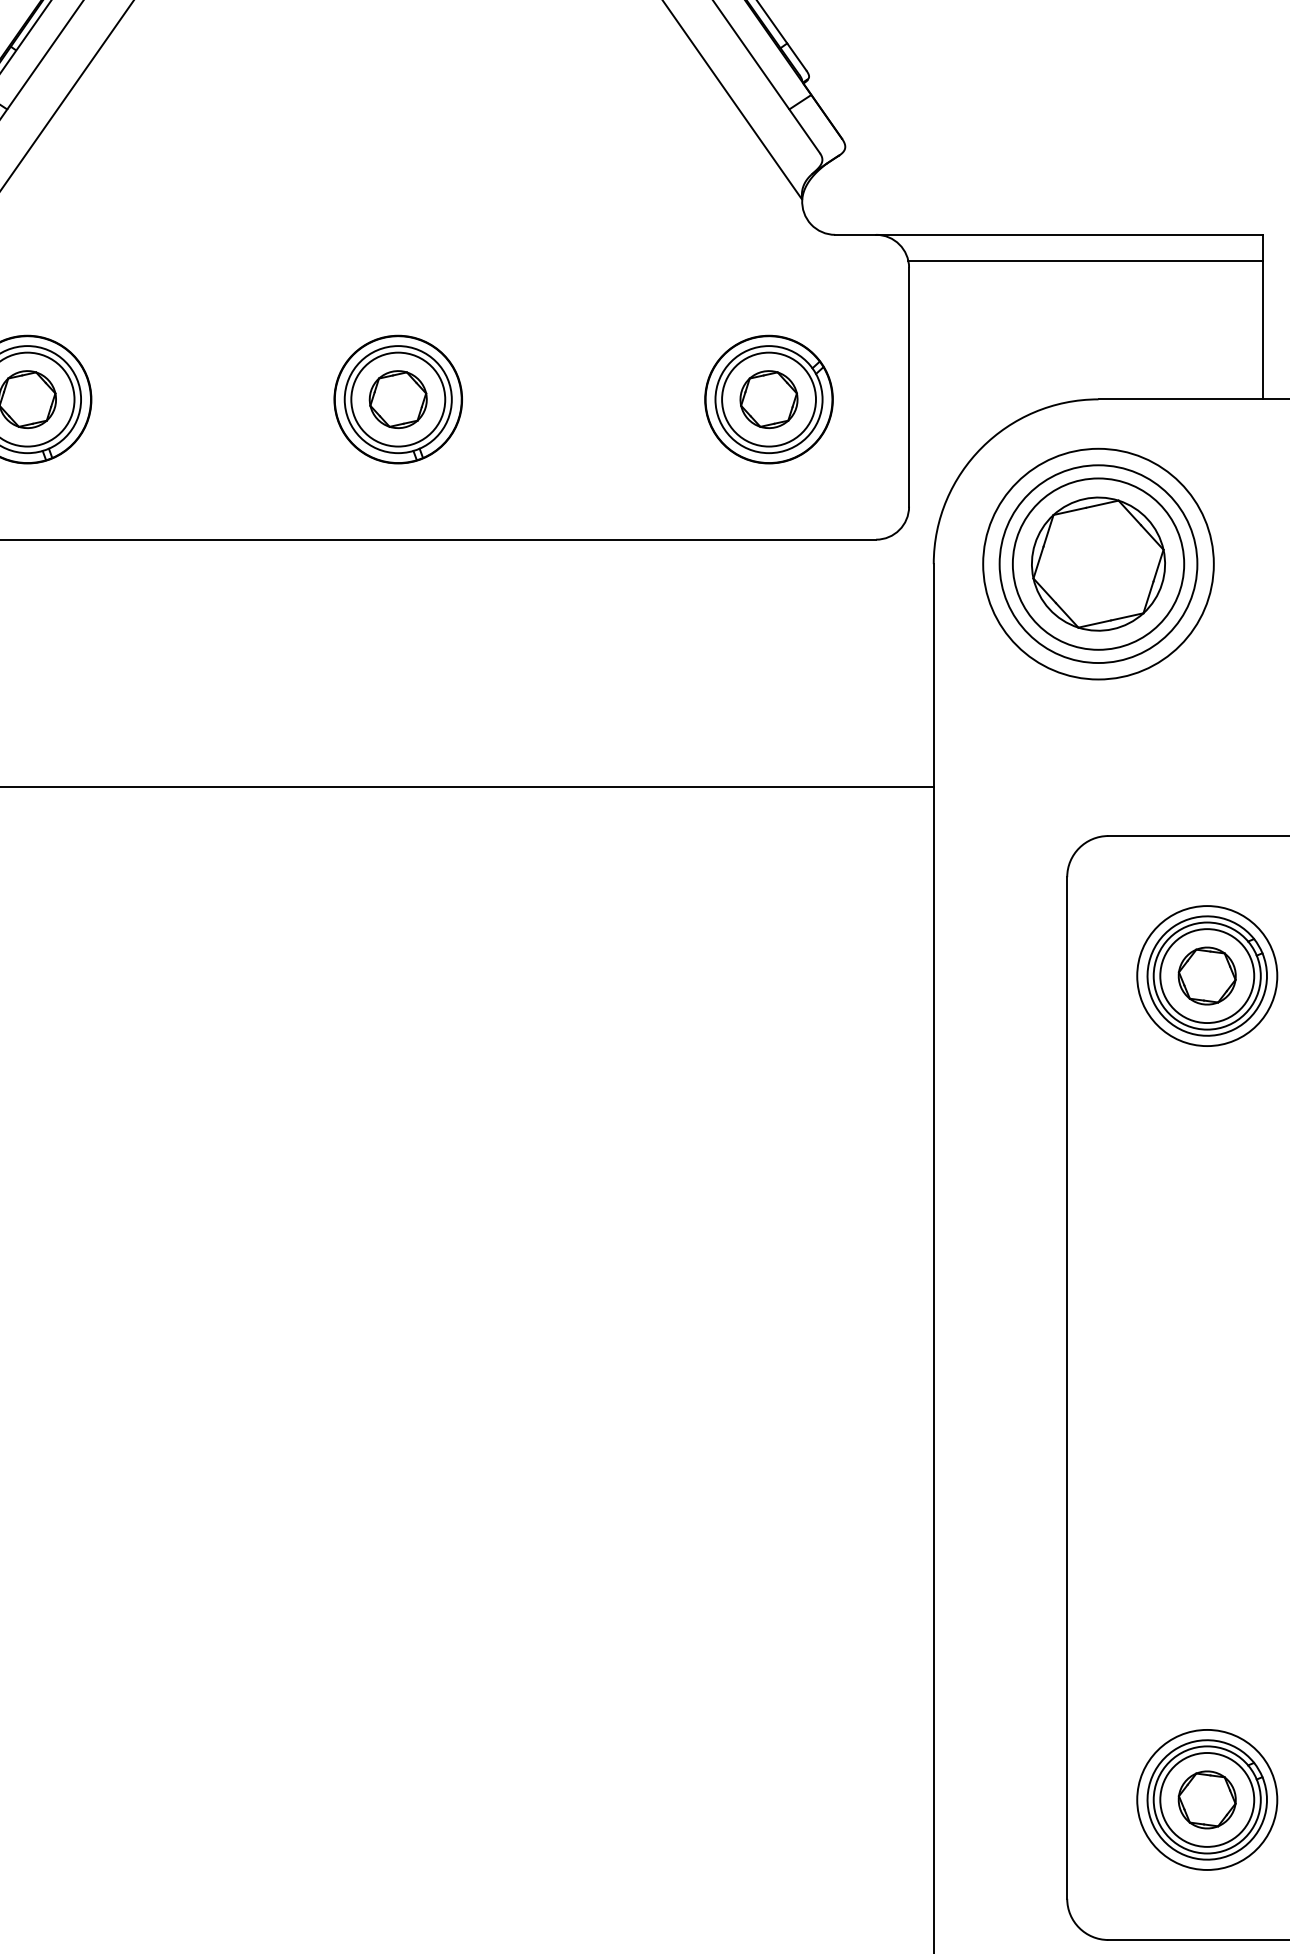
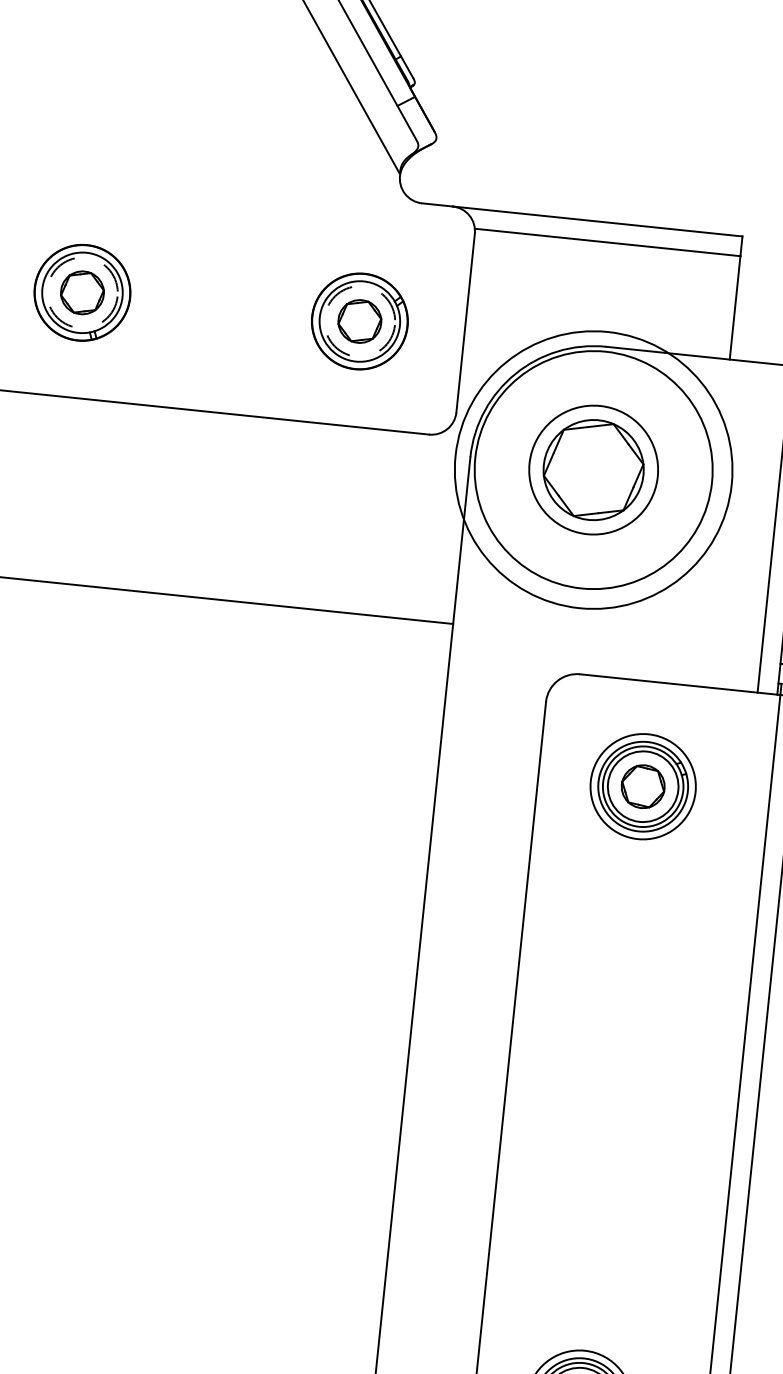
circle: (398, 399) -> (82, 292), solid -> dashed
circle: (768, 399) -> (359, 321), solid -> dashed
circle: (1098, 563) -> (593, 469), size x1.6
circle: (1098, 564) -> (593, 470), size x1.6

